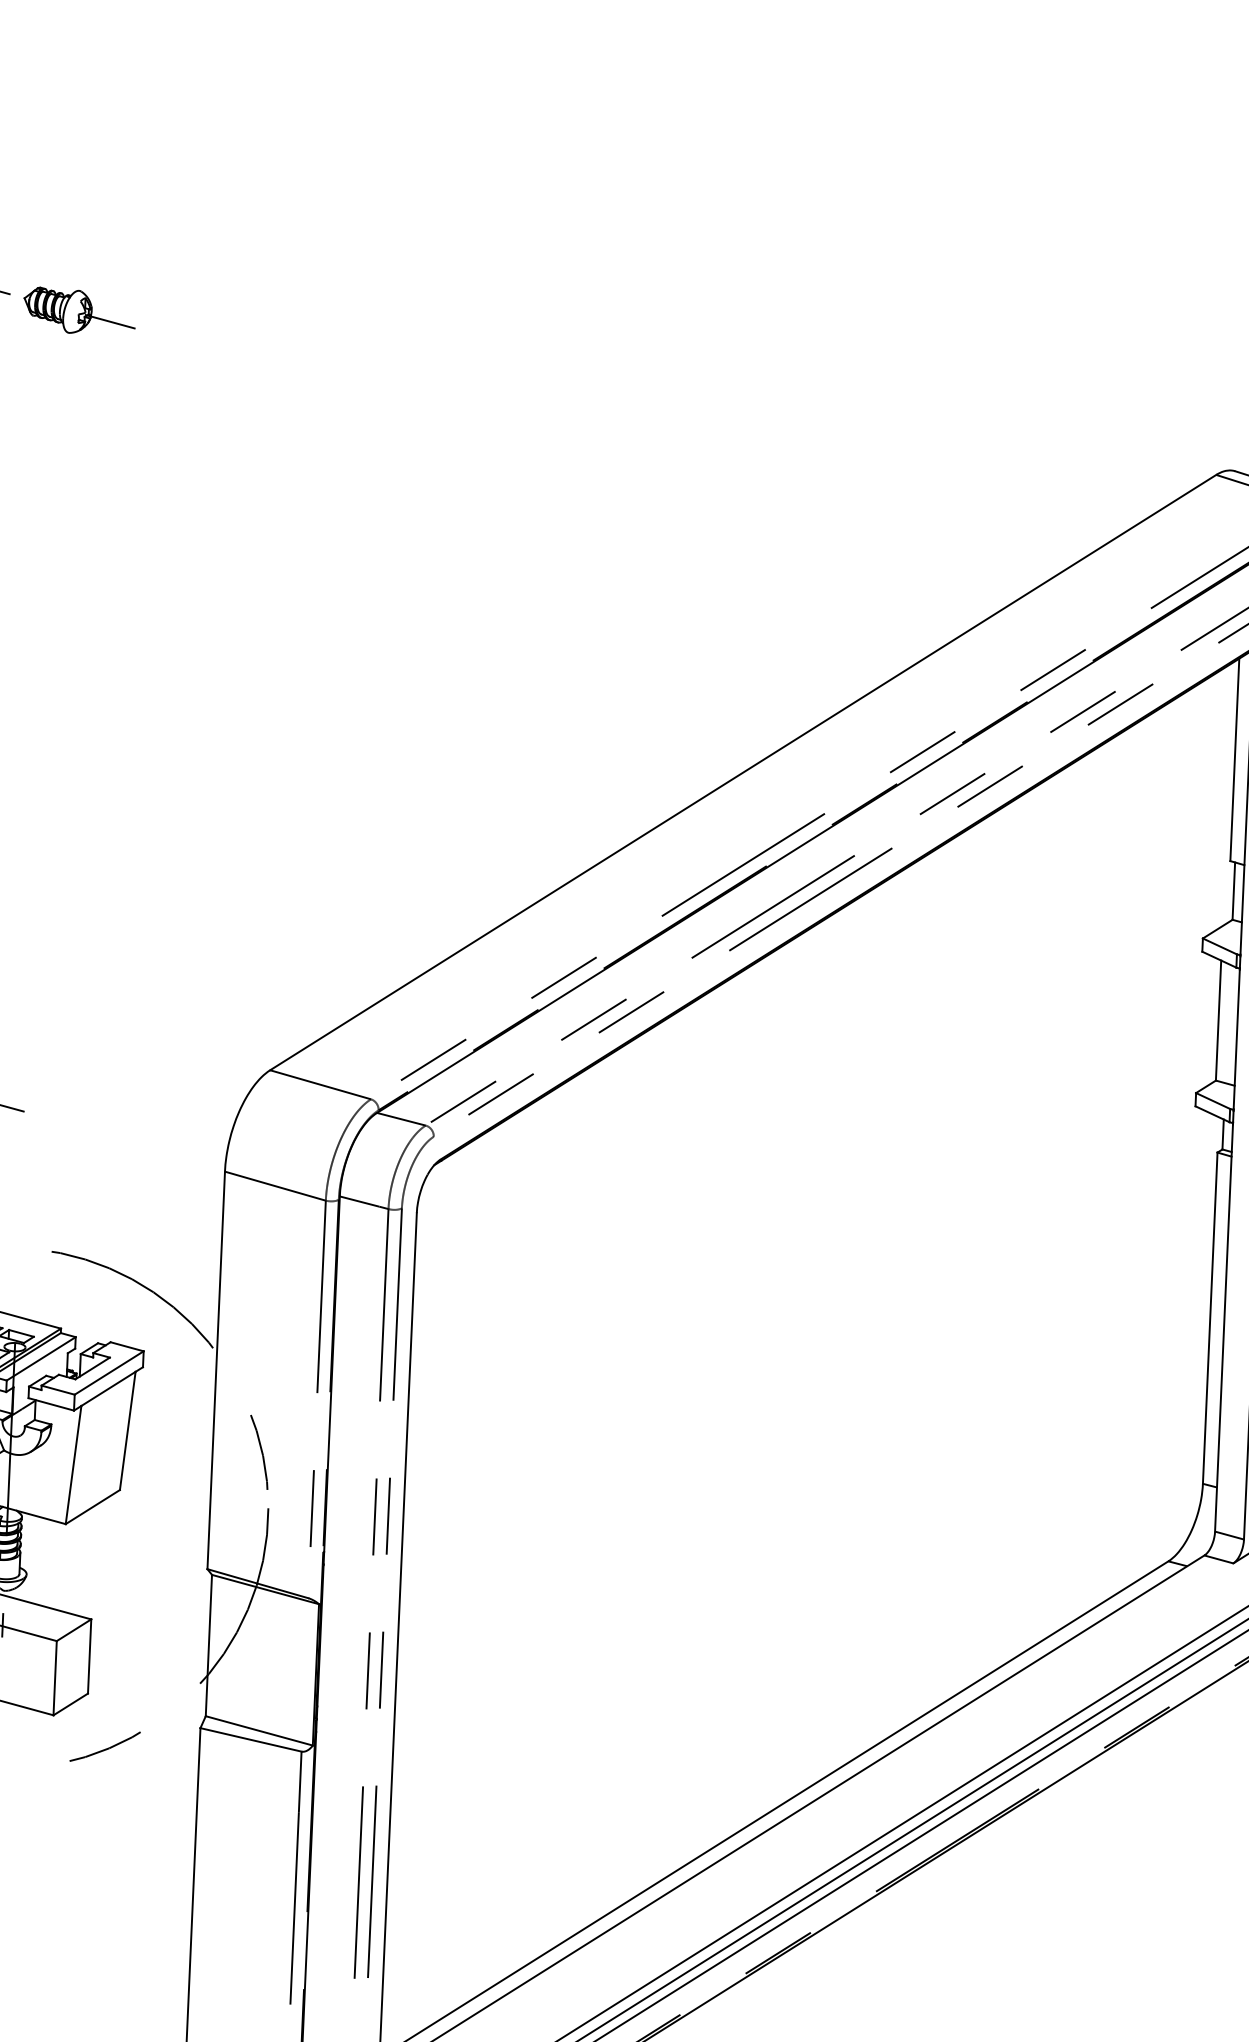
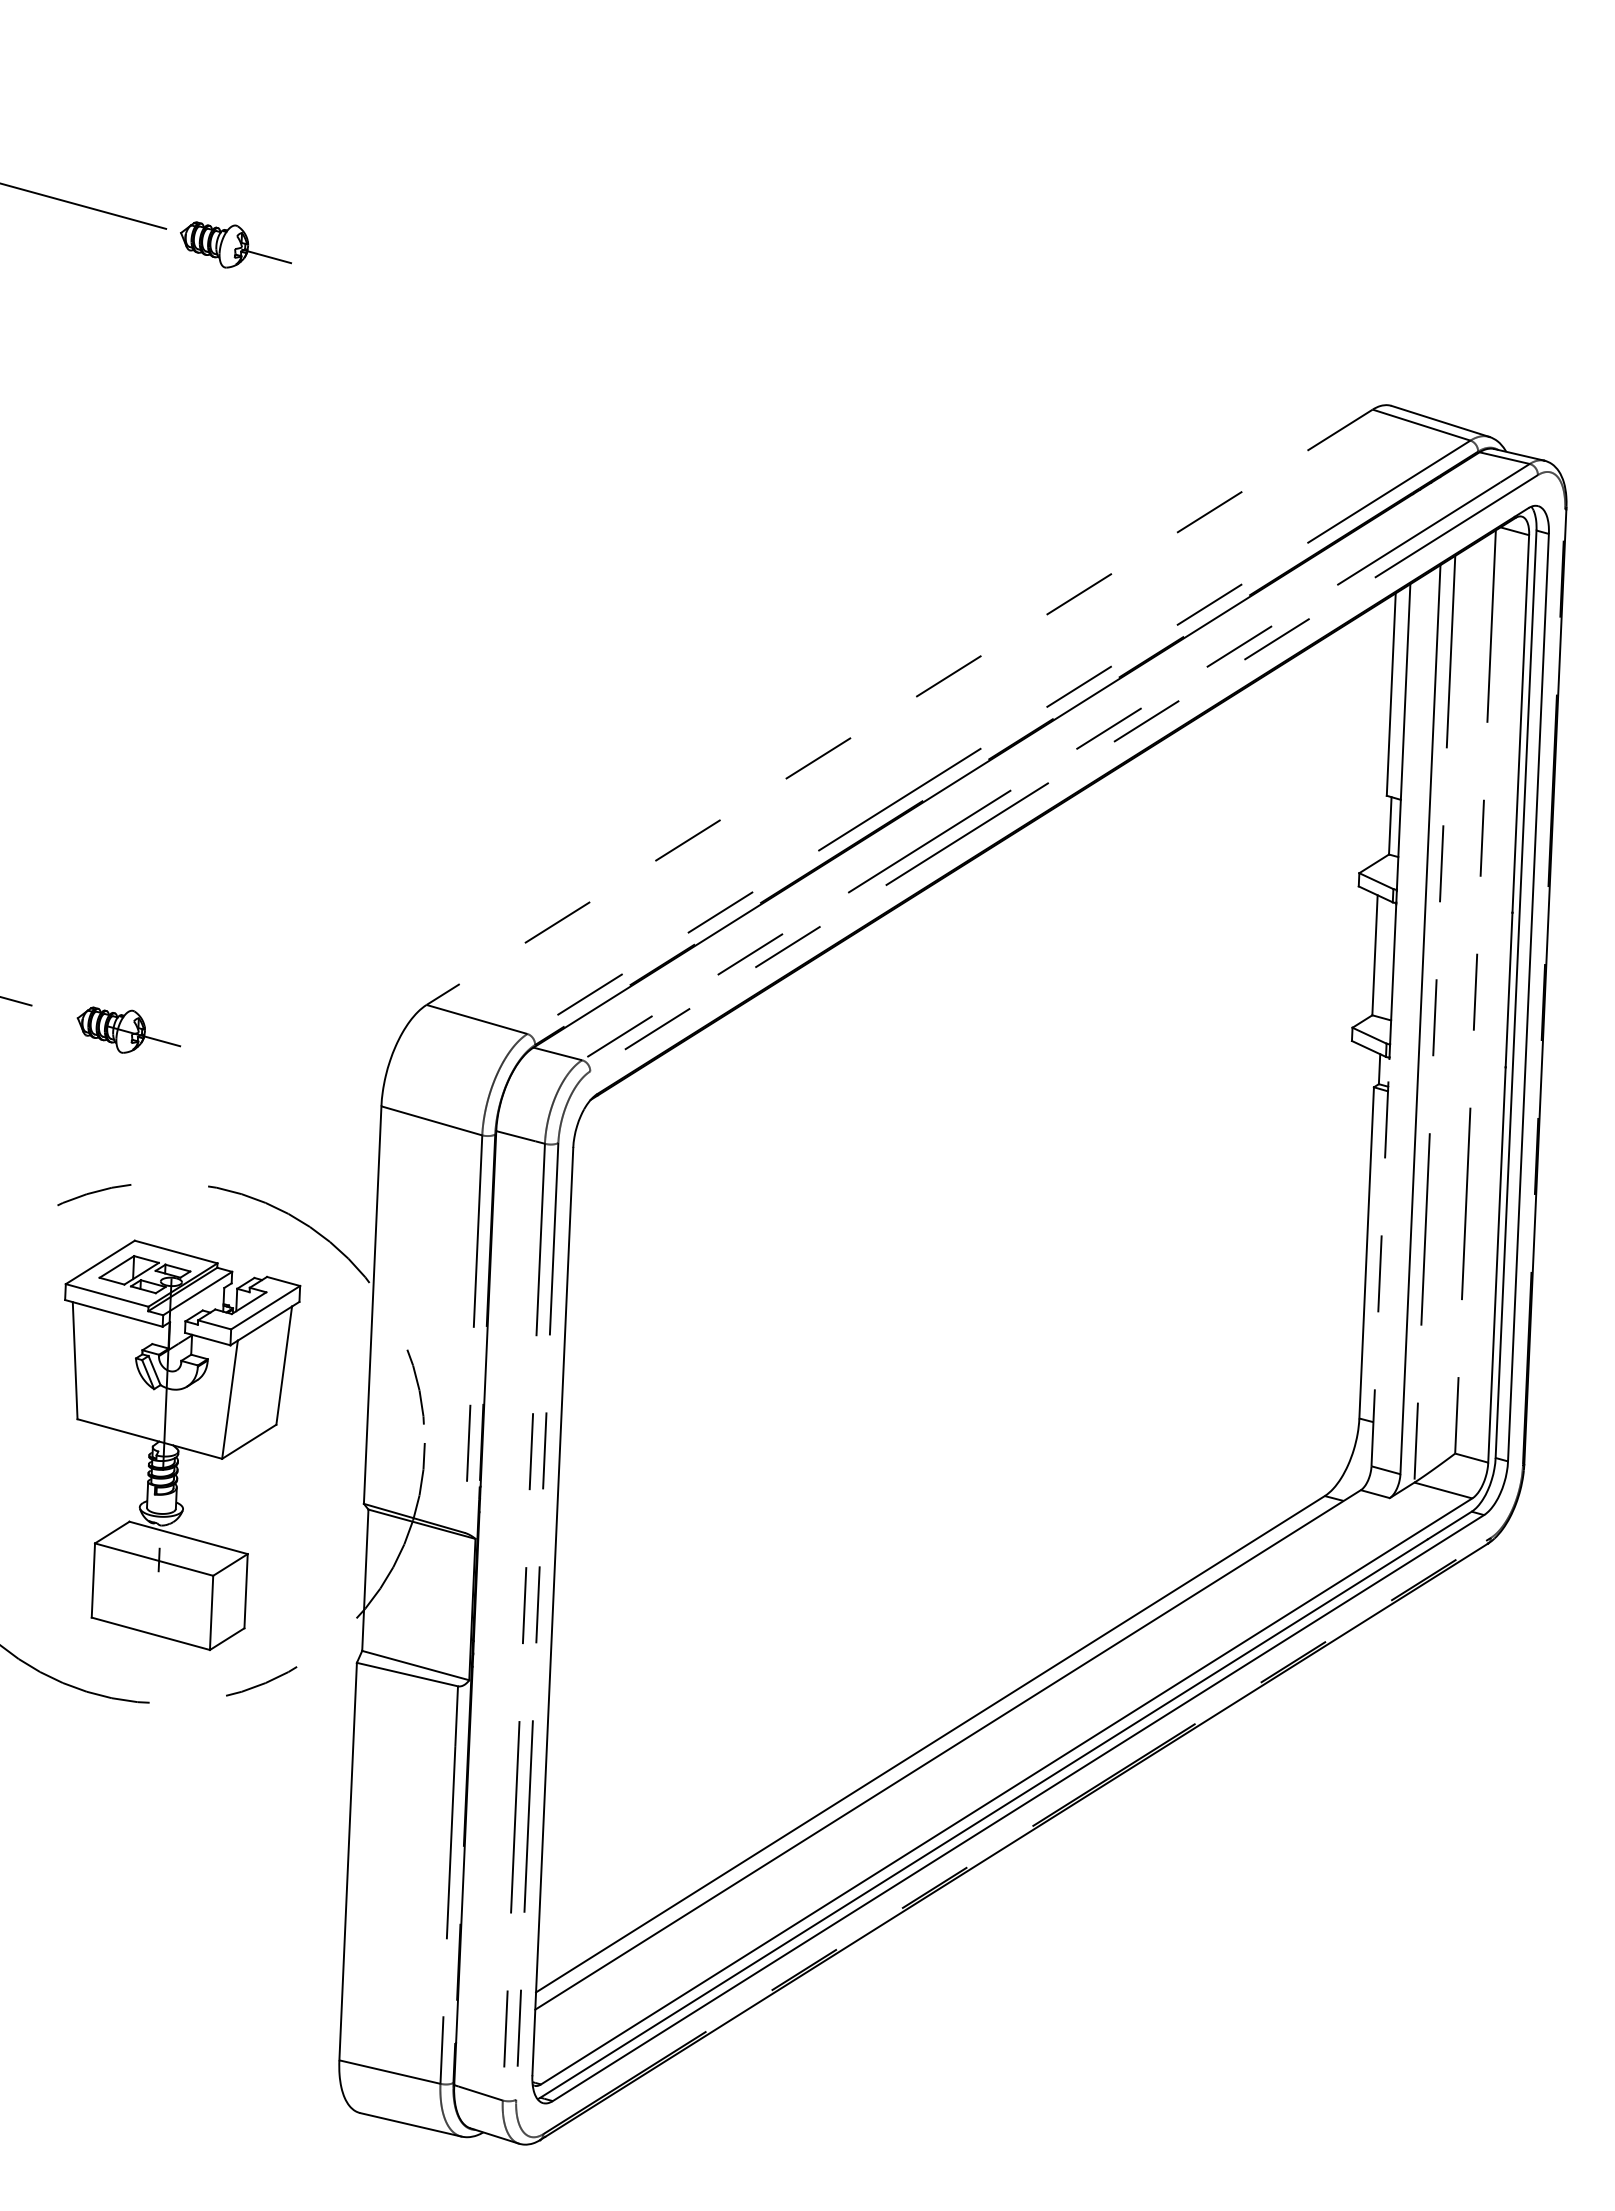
line: (743, 772) -> (899, 707), solid -> dashed
line: (1224, 1327) -> (1380, 1262), solid -> dashed

